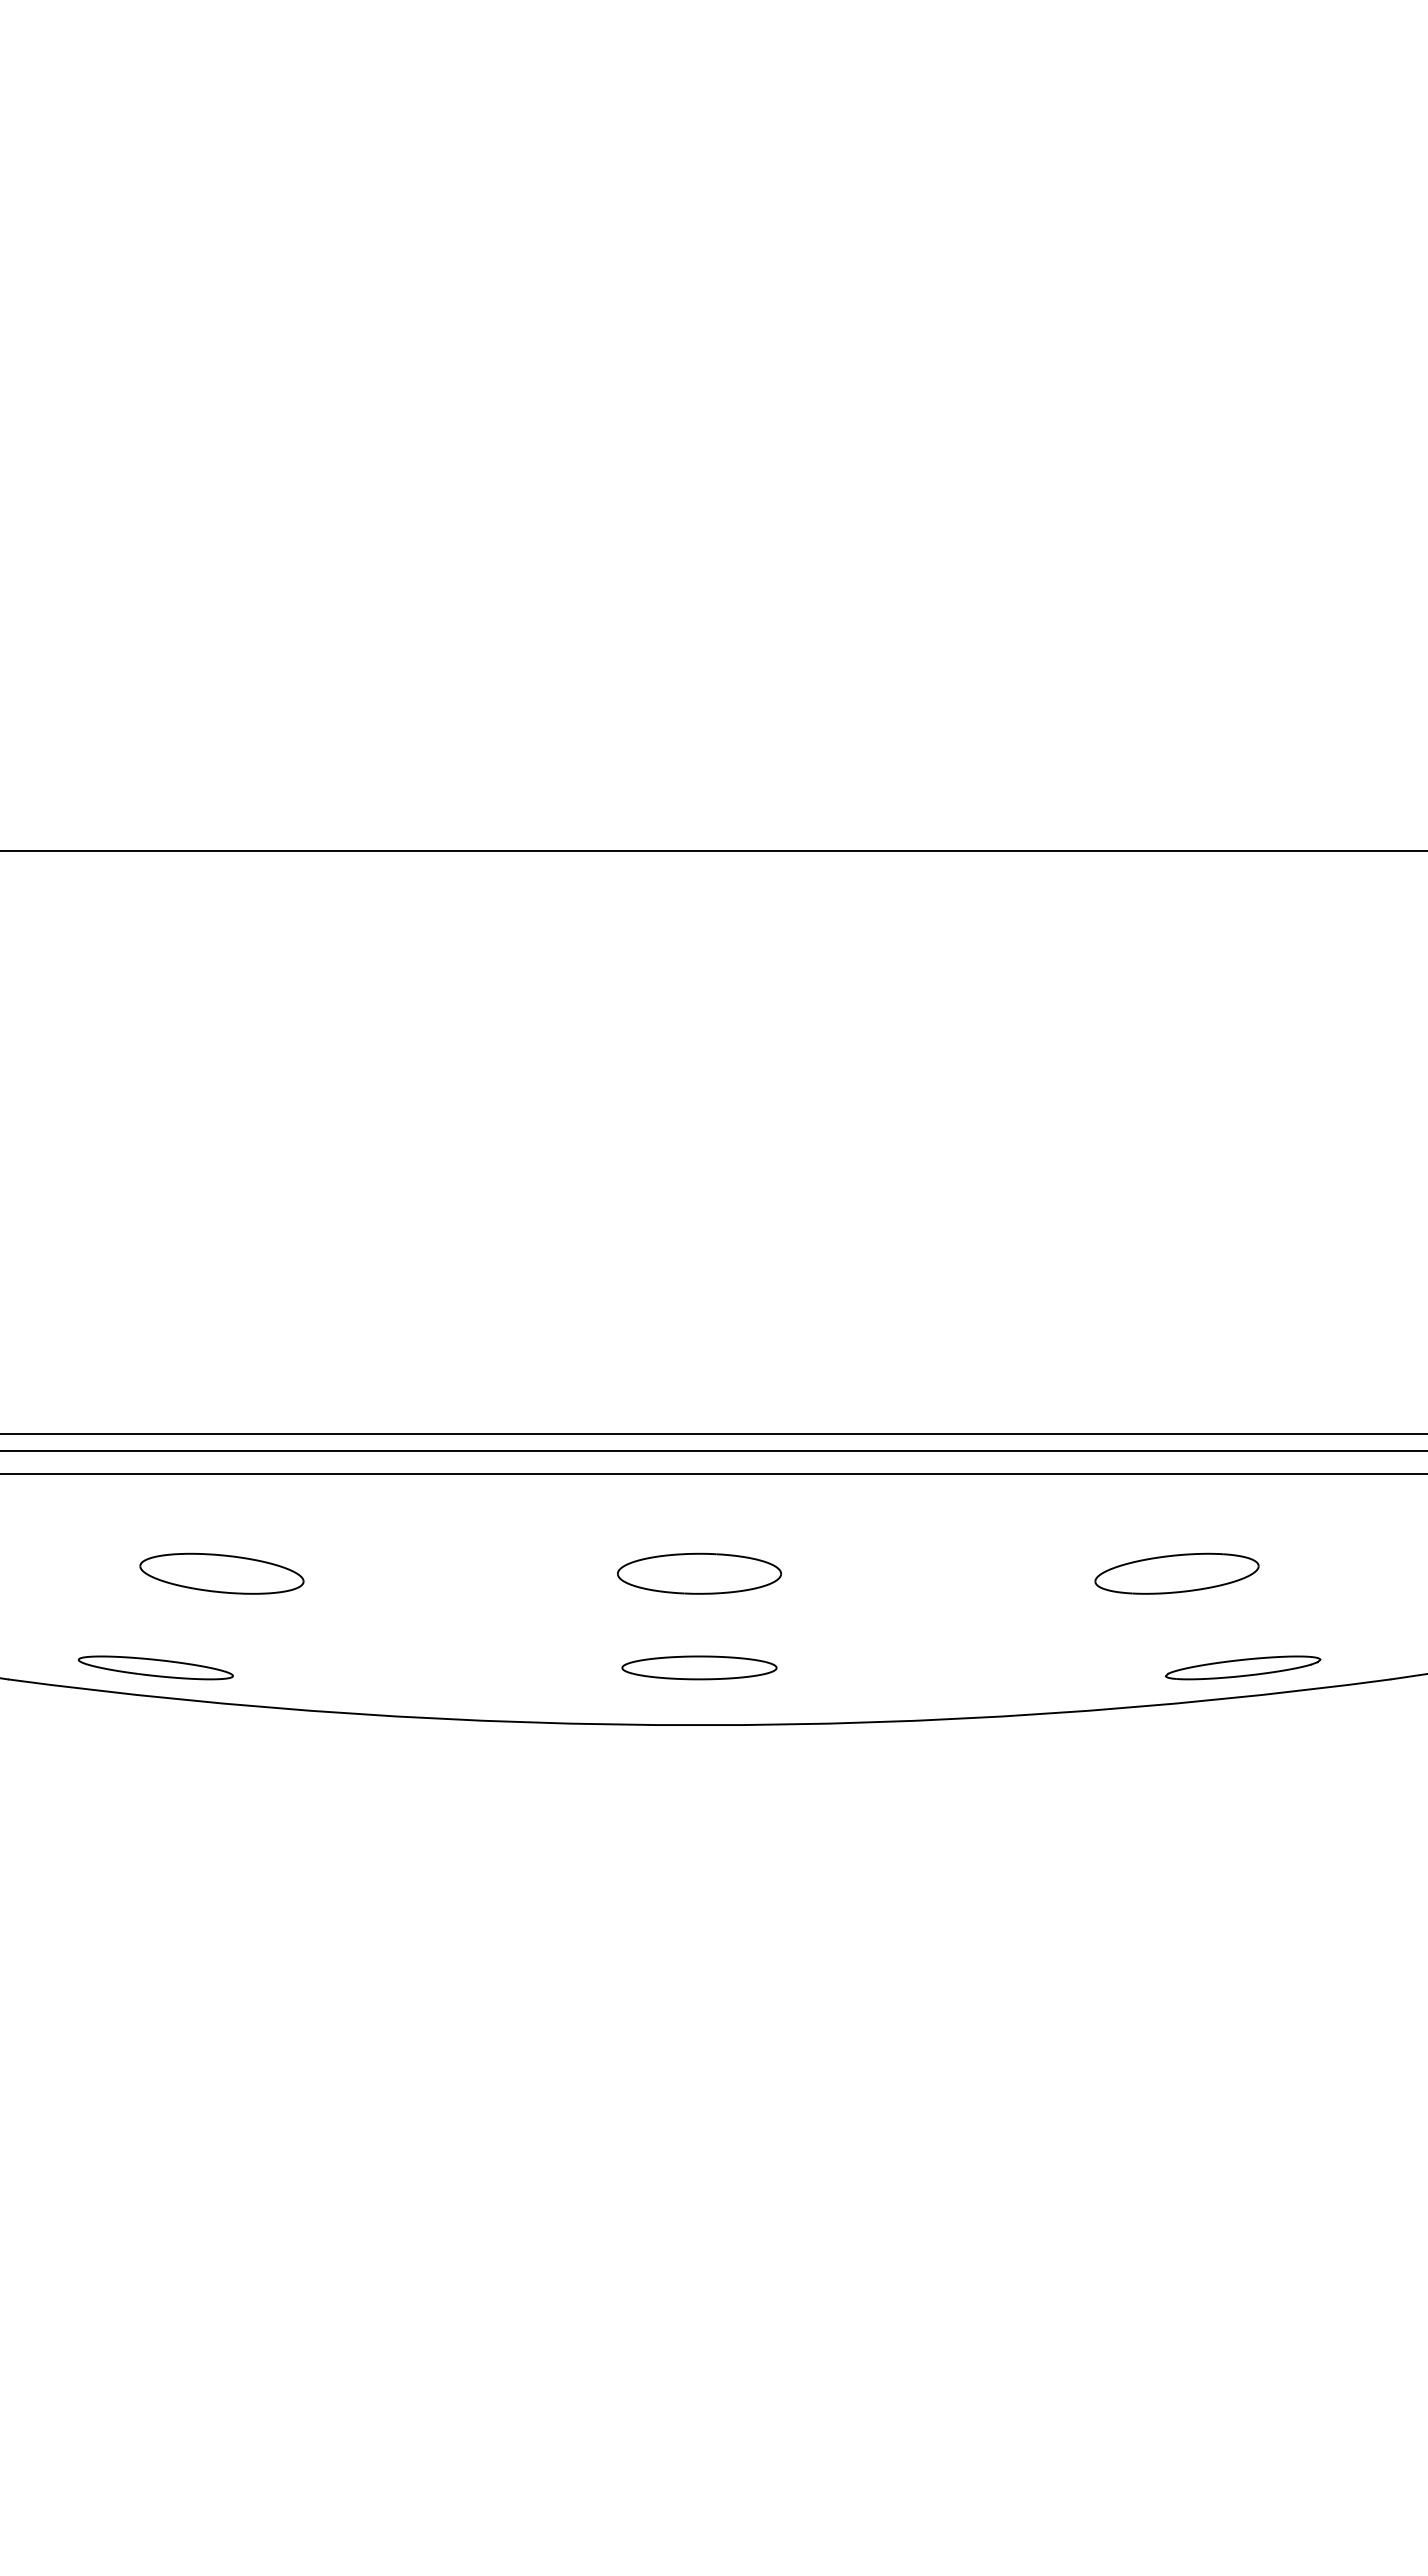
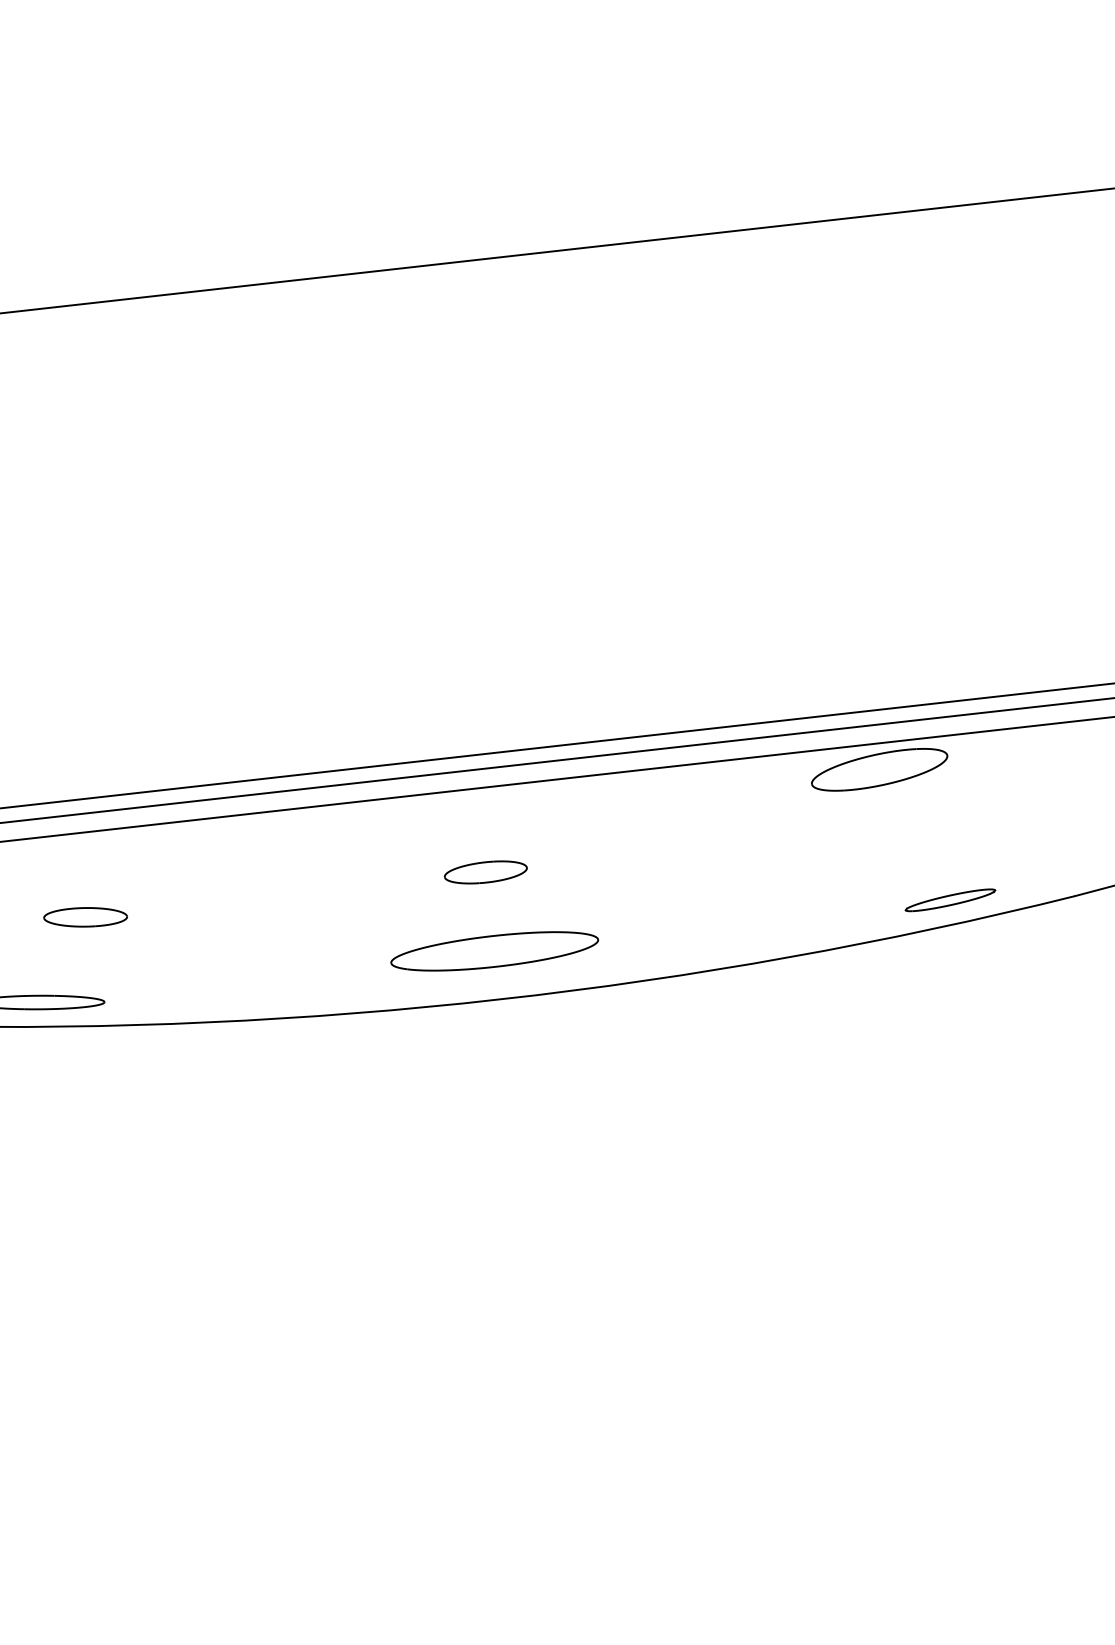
part: (221, 1573) -> (85, 917), size x0.6
part: (699, 1573) -> (485, 872), size x0.6
part: (1176, 1573) -> (879, 769), moved
part: (699, 1667) -> (494, 951), size x1.6
part: (1243, 1667) -> (950, 899), size x0.7

